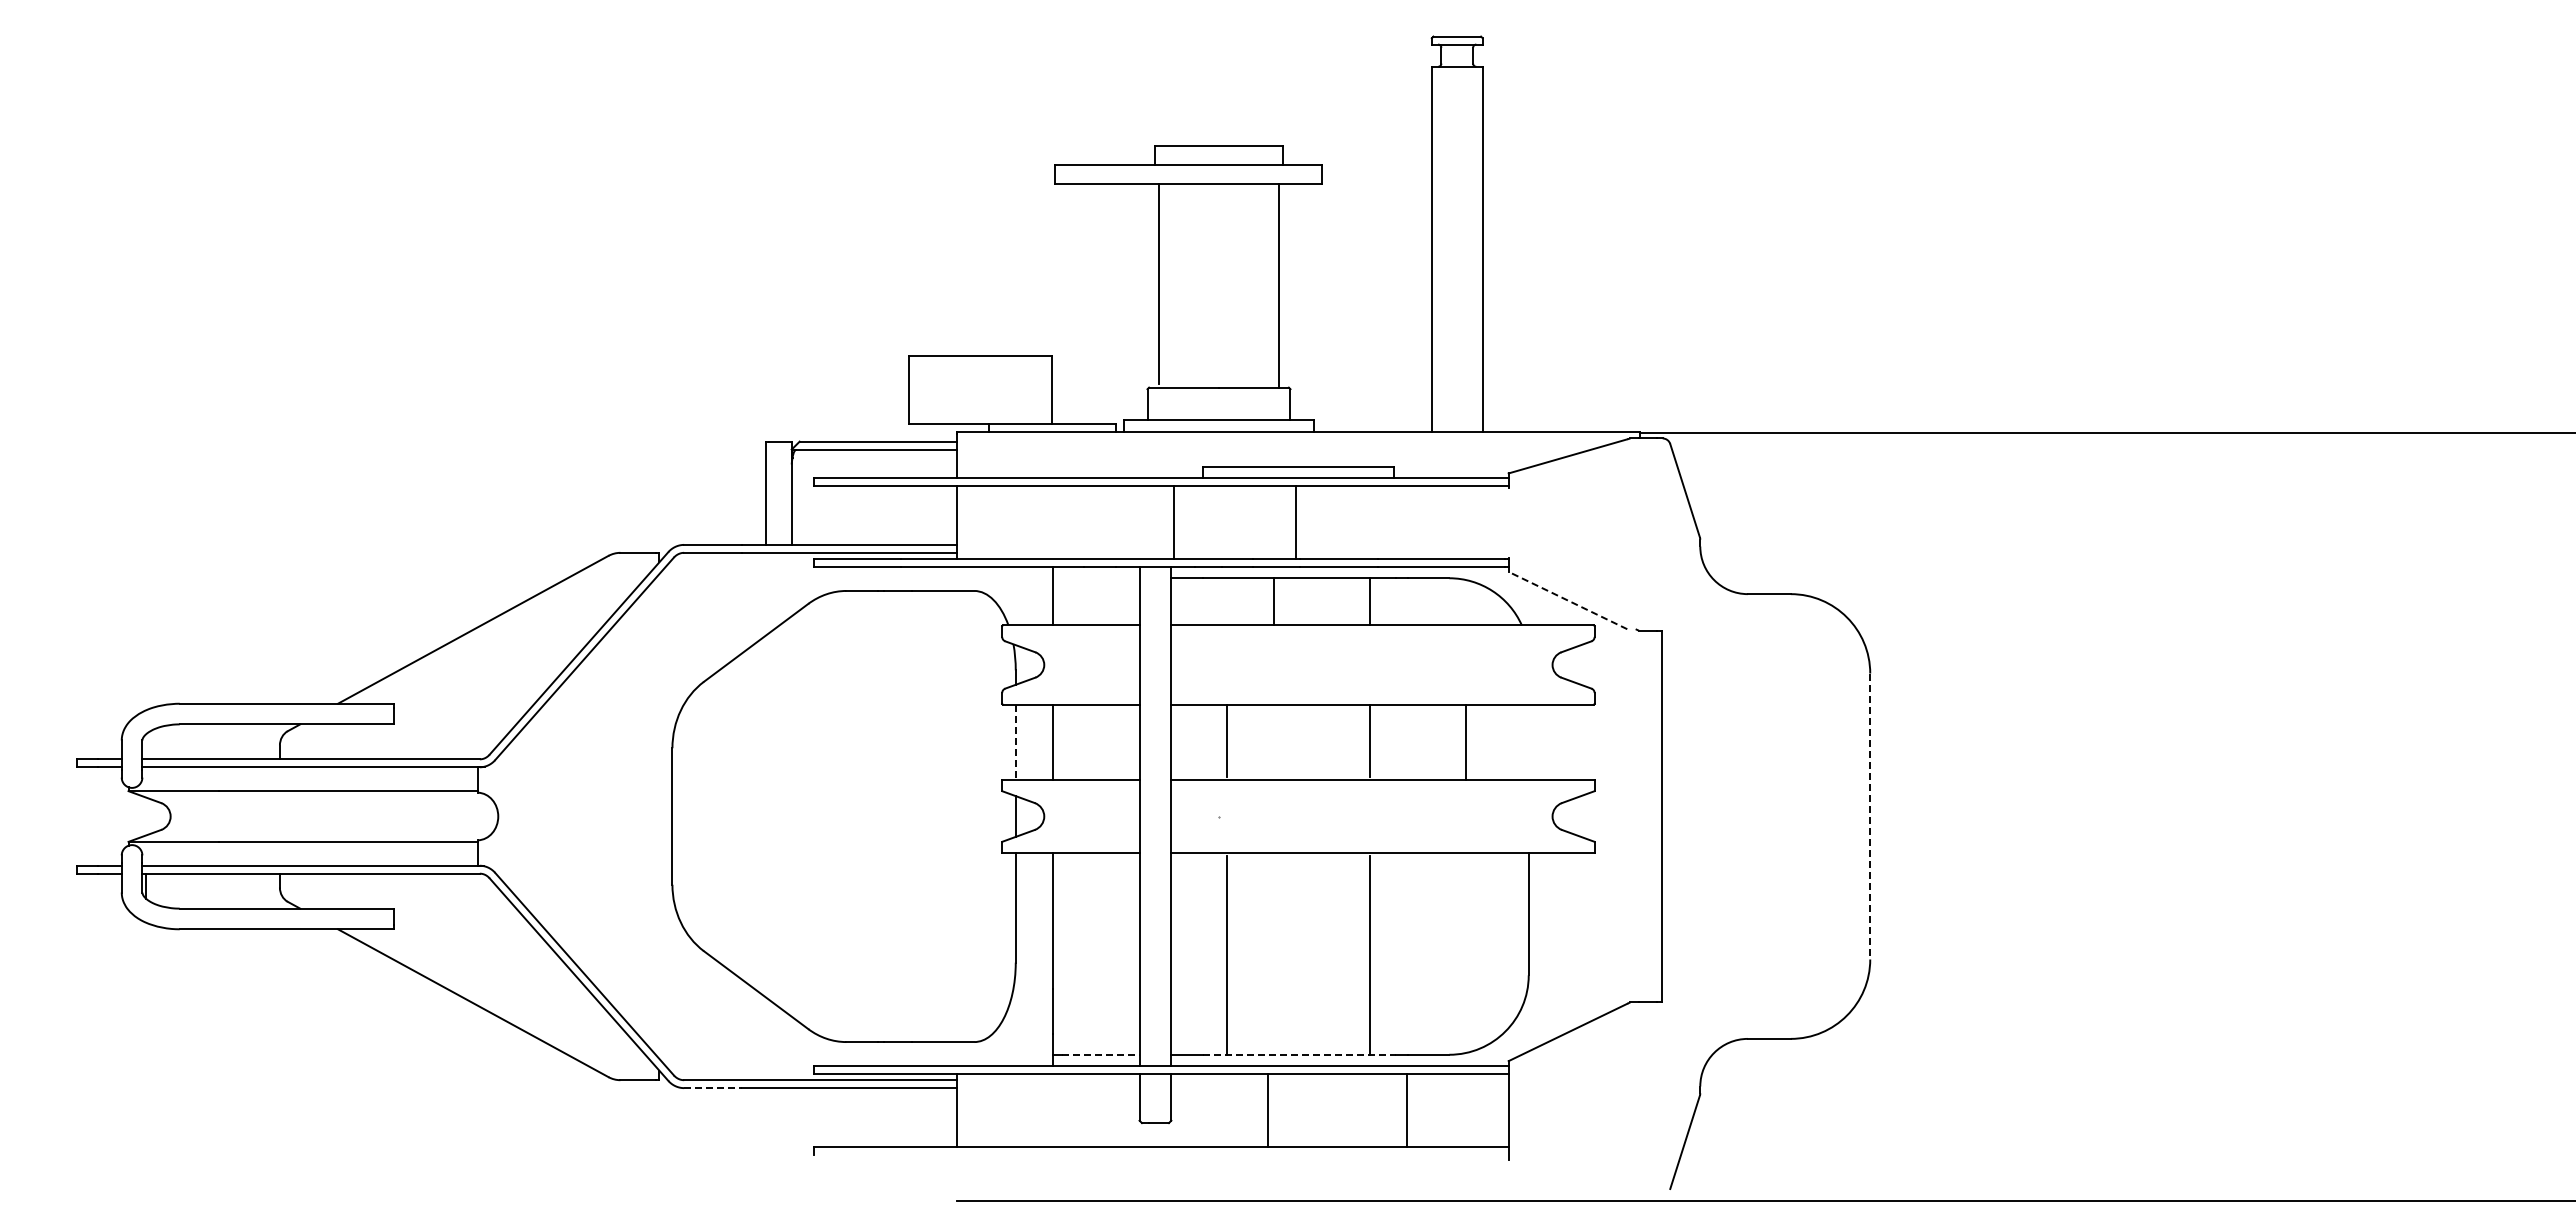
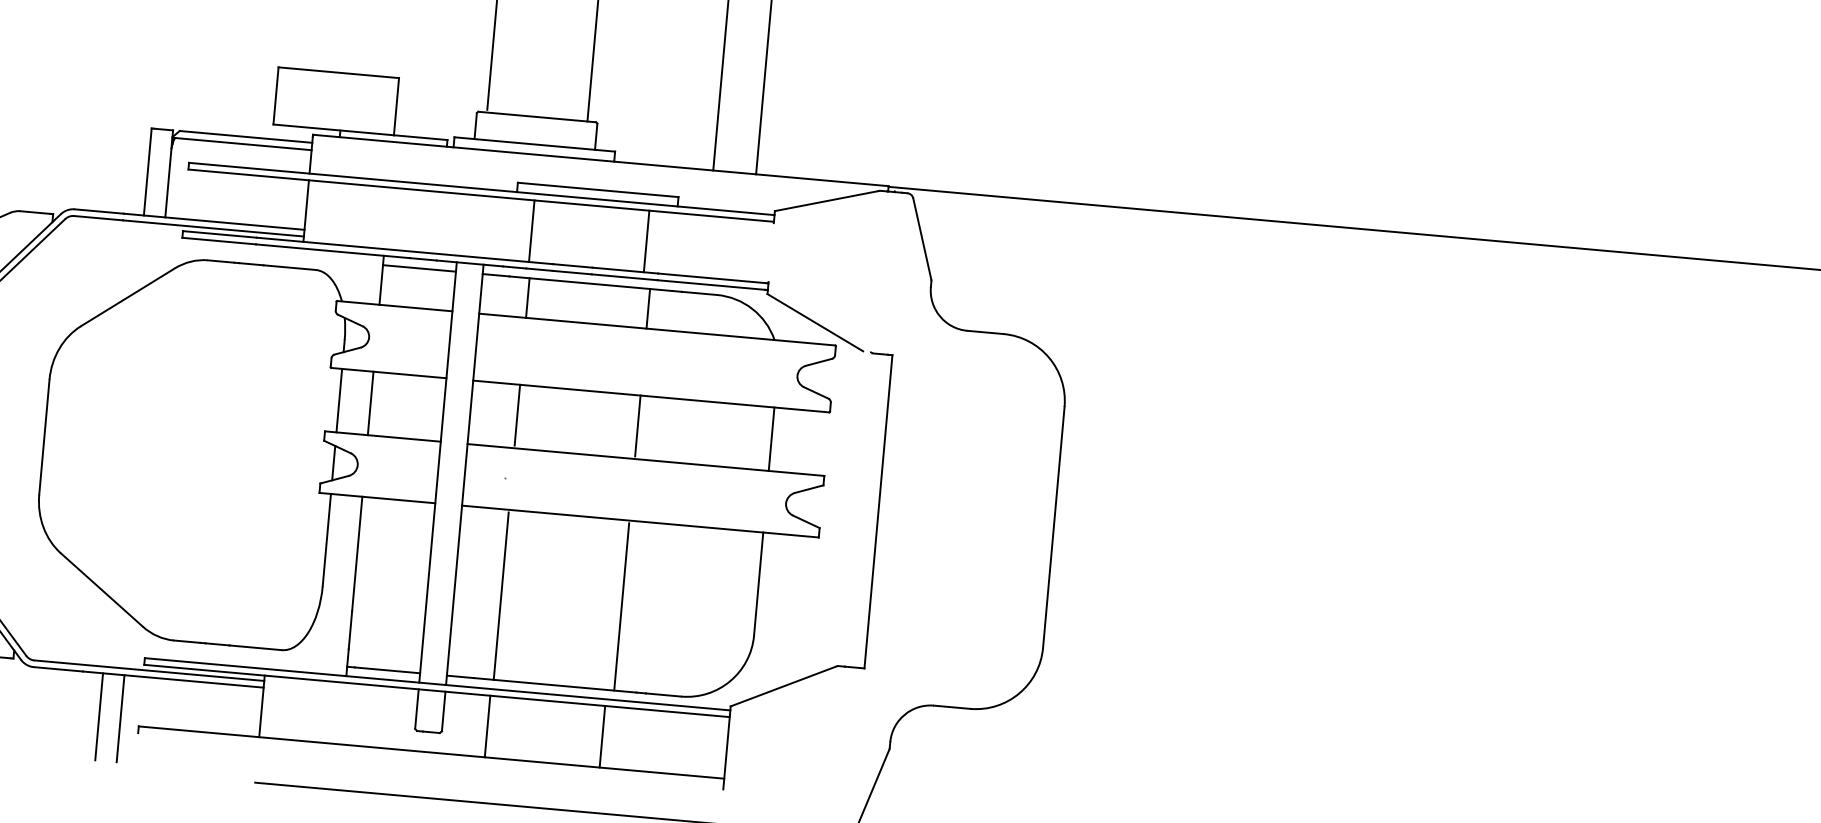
line: (1173, 522) -> (531, 231), moved
line: (1295, 522) -> (646, 241), moved
line: (1096, 578) -> (419, 268), added
line: (1567, 600) -> (814, 322), dashed -> solid
line: (1273, 601) -> (527, 297), moved
line: (1465, 741) -> (771, 438), moved
line: (1015, 742) -> (339, 400), dashed -> solid
line: (1870, 816) -> (1054, 527), dashed -> solid
line: (1100, 1054) -> (387, 670), dashed -> solid
line: (1299, 1054) -> (554, 685), dashed -> solid
line: (713, 1088) -> (58, 669), dashed -> solid
line: (1267, 1109) -> (487, 725), moved
line: (1406, 1109) -> (602, 736), moved
line: (766, 1139) -> (99, 716), added
line: (791, 1139) -> (120, 718), added

